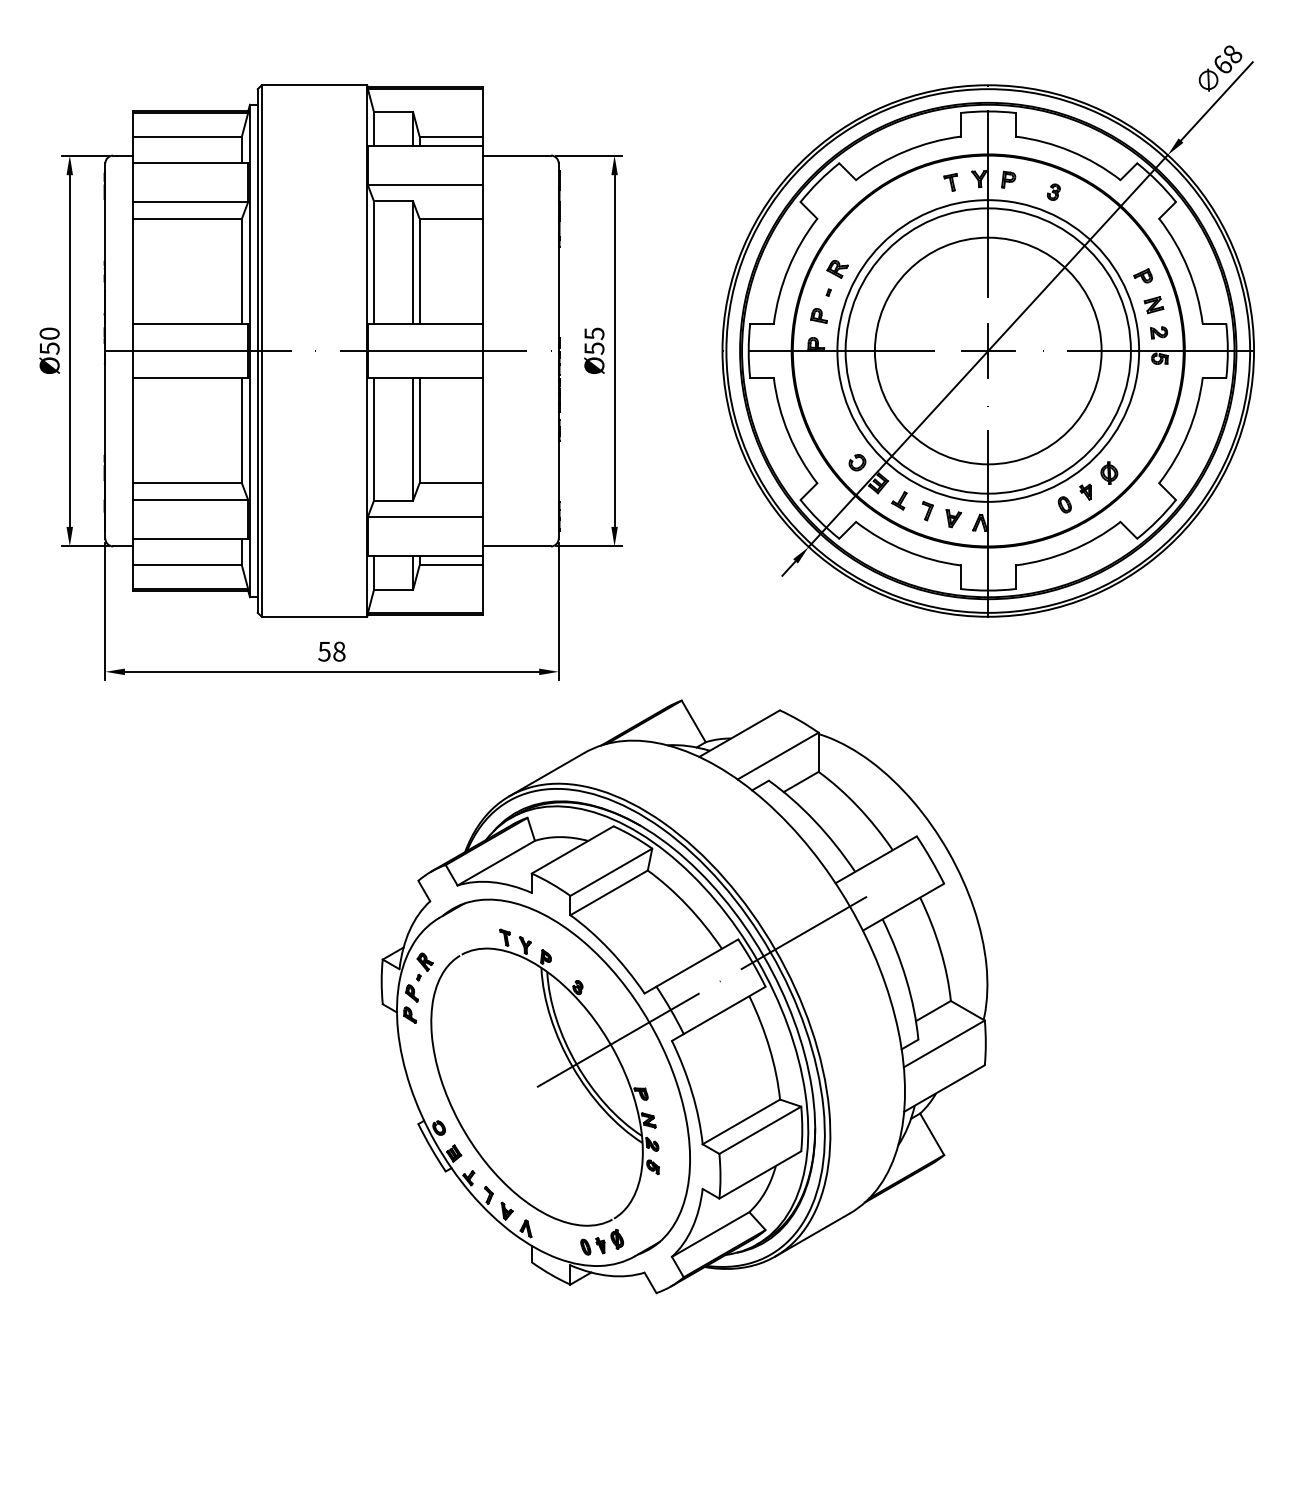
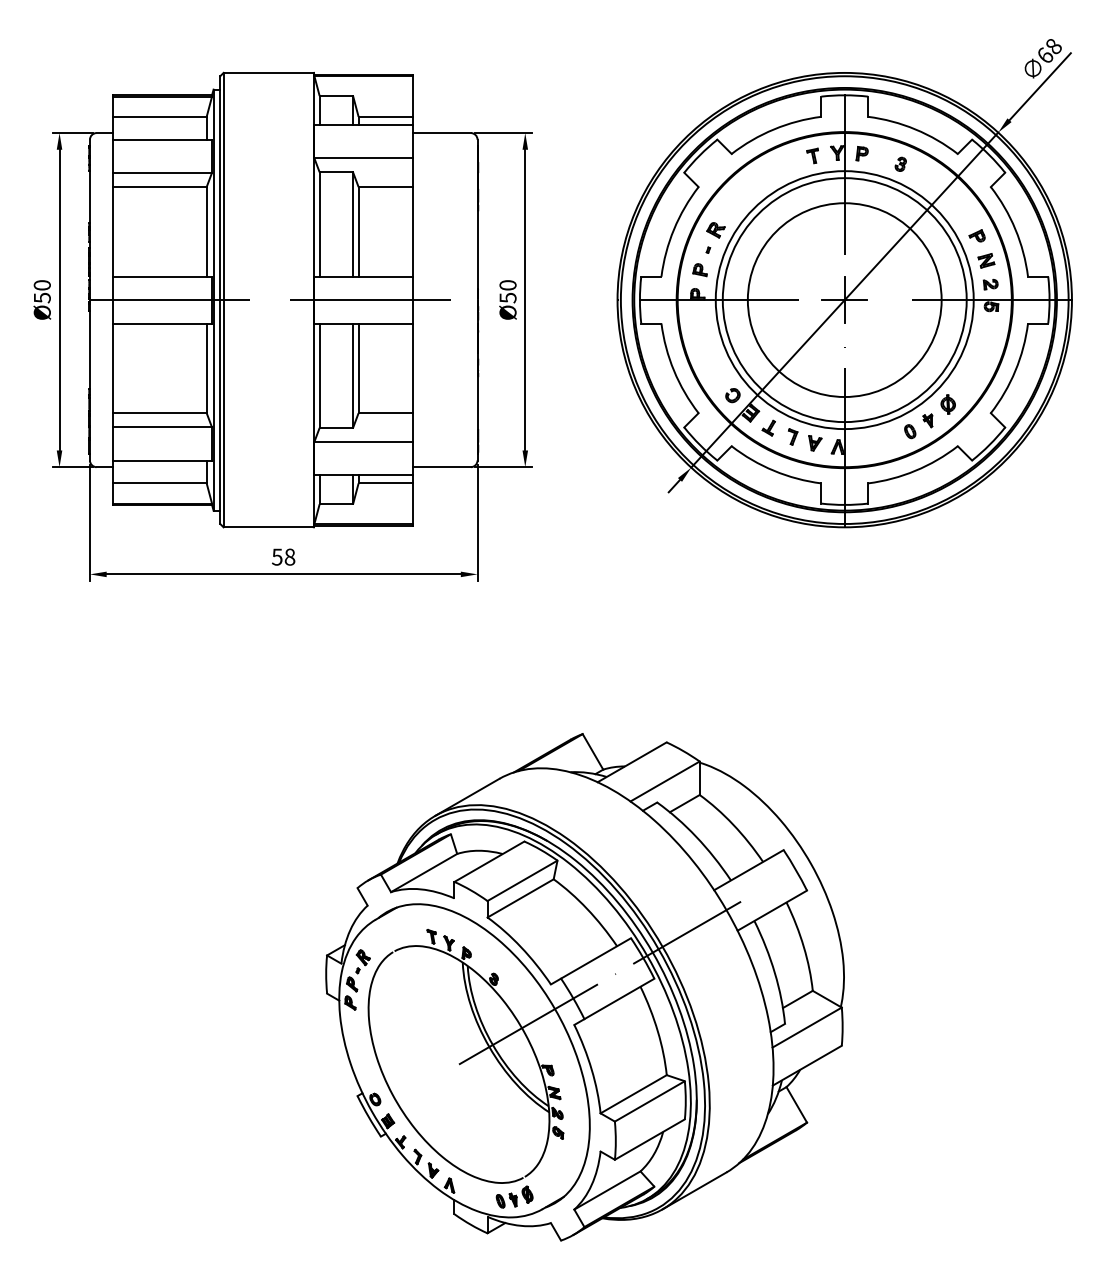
text: (594, 333) -> (508, 285), Ø55 -> Ø50
part: (684, 996) -> (585, 987), moved

